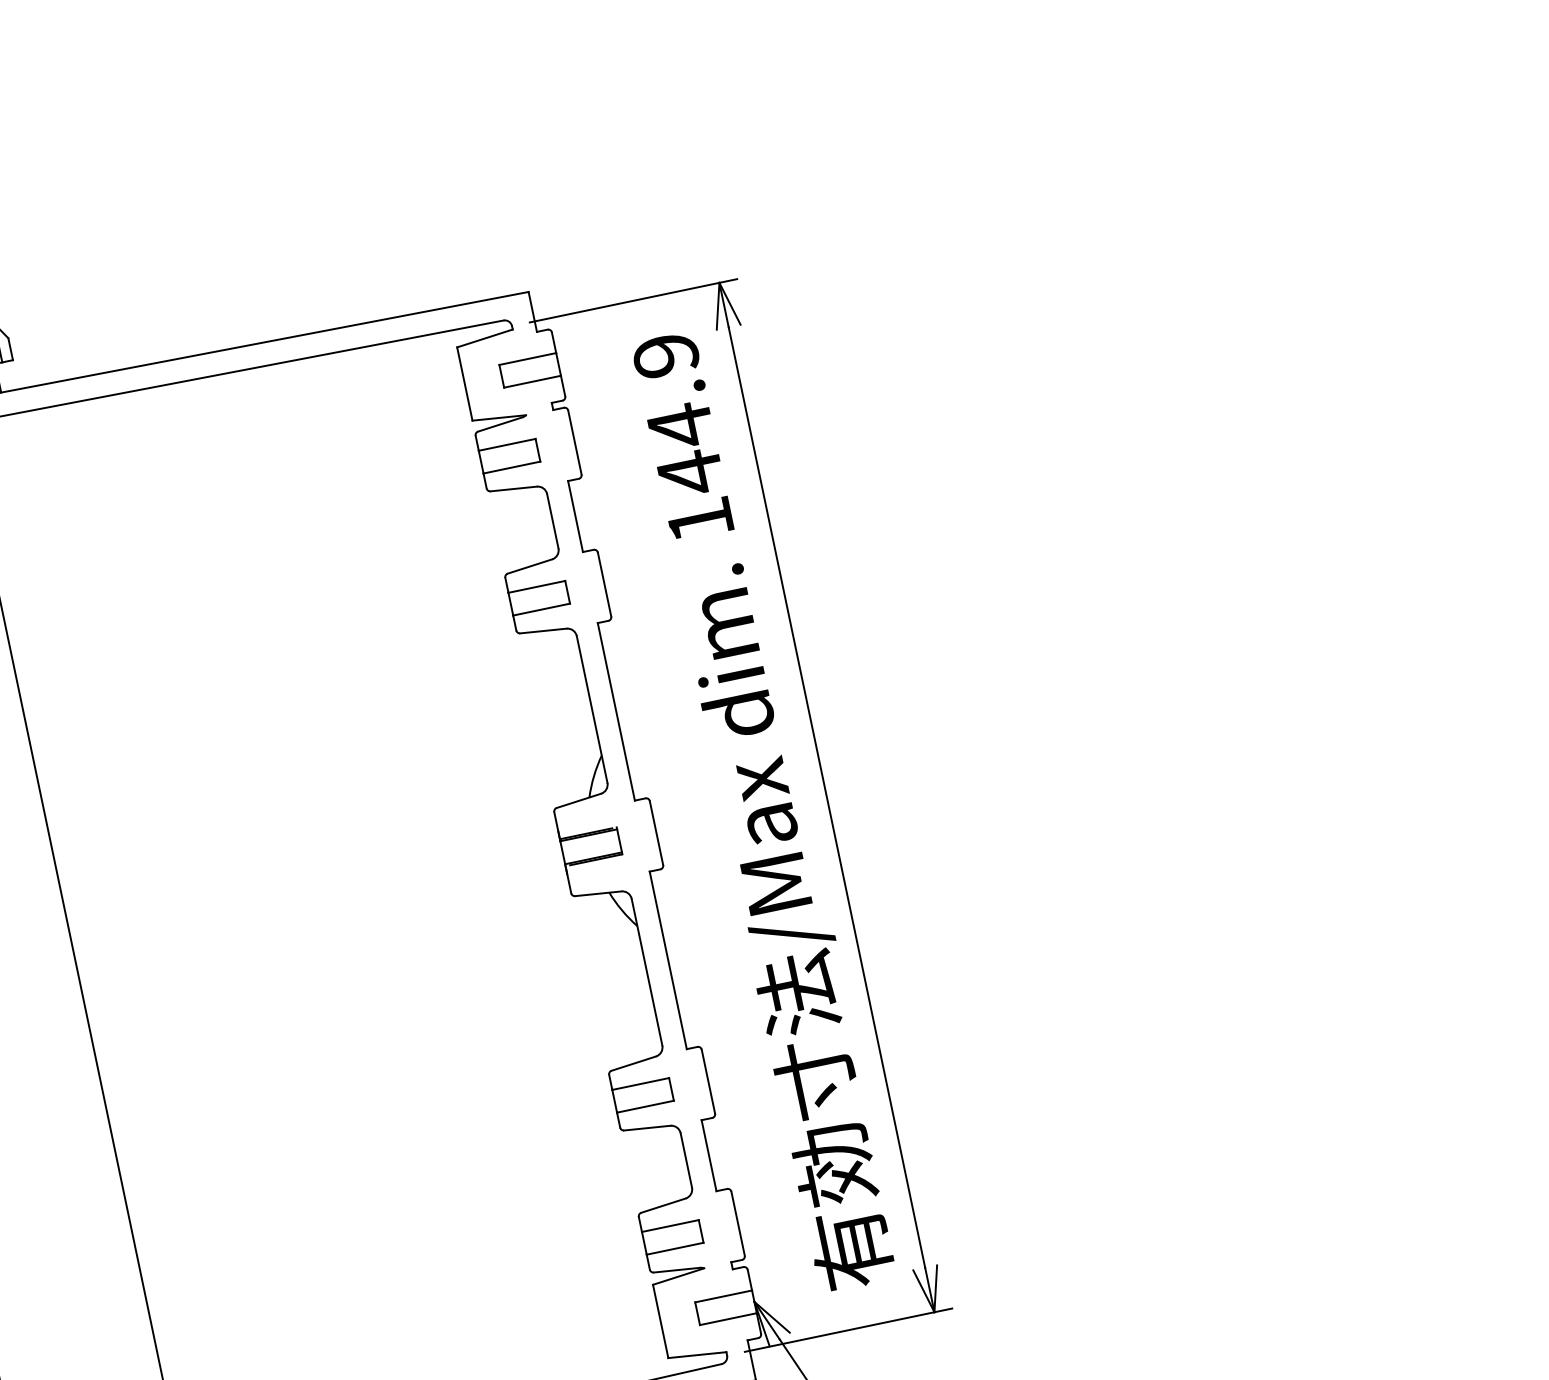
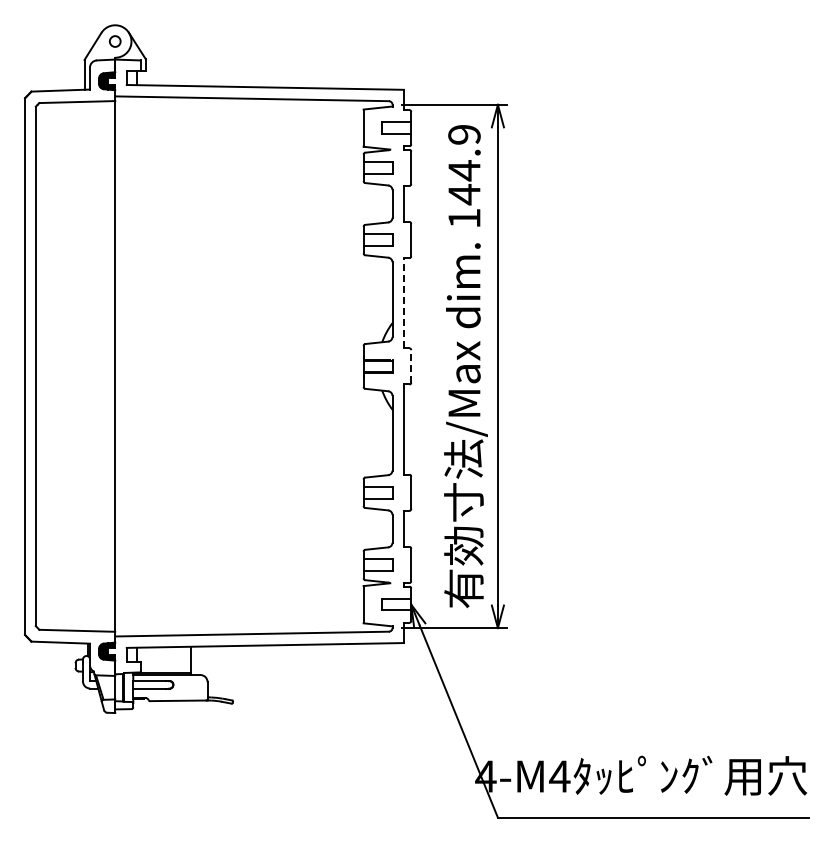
line: (616, 710) -> (404, 302), solid -> dashed
line: (656, 831) -> (411, 365), solid -> dashed

